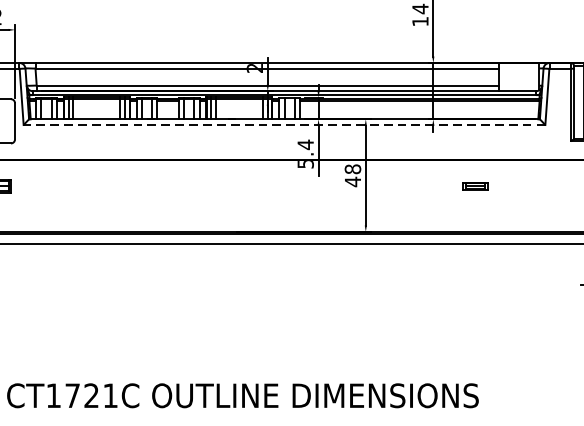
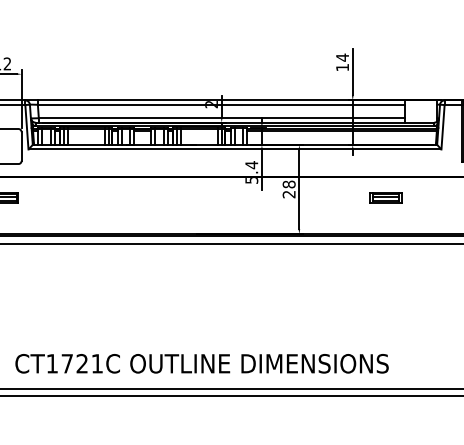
line: (283, 125) -> (234, 149), dashed -> solid
text: (352, 181) -> (288, 194), 48 -> 28
part: (474, 185) -> (385, 197), size x1.67

